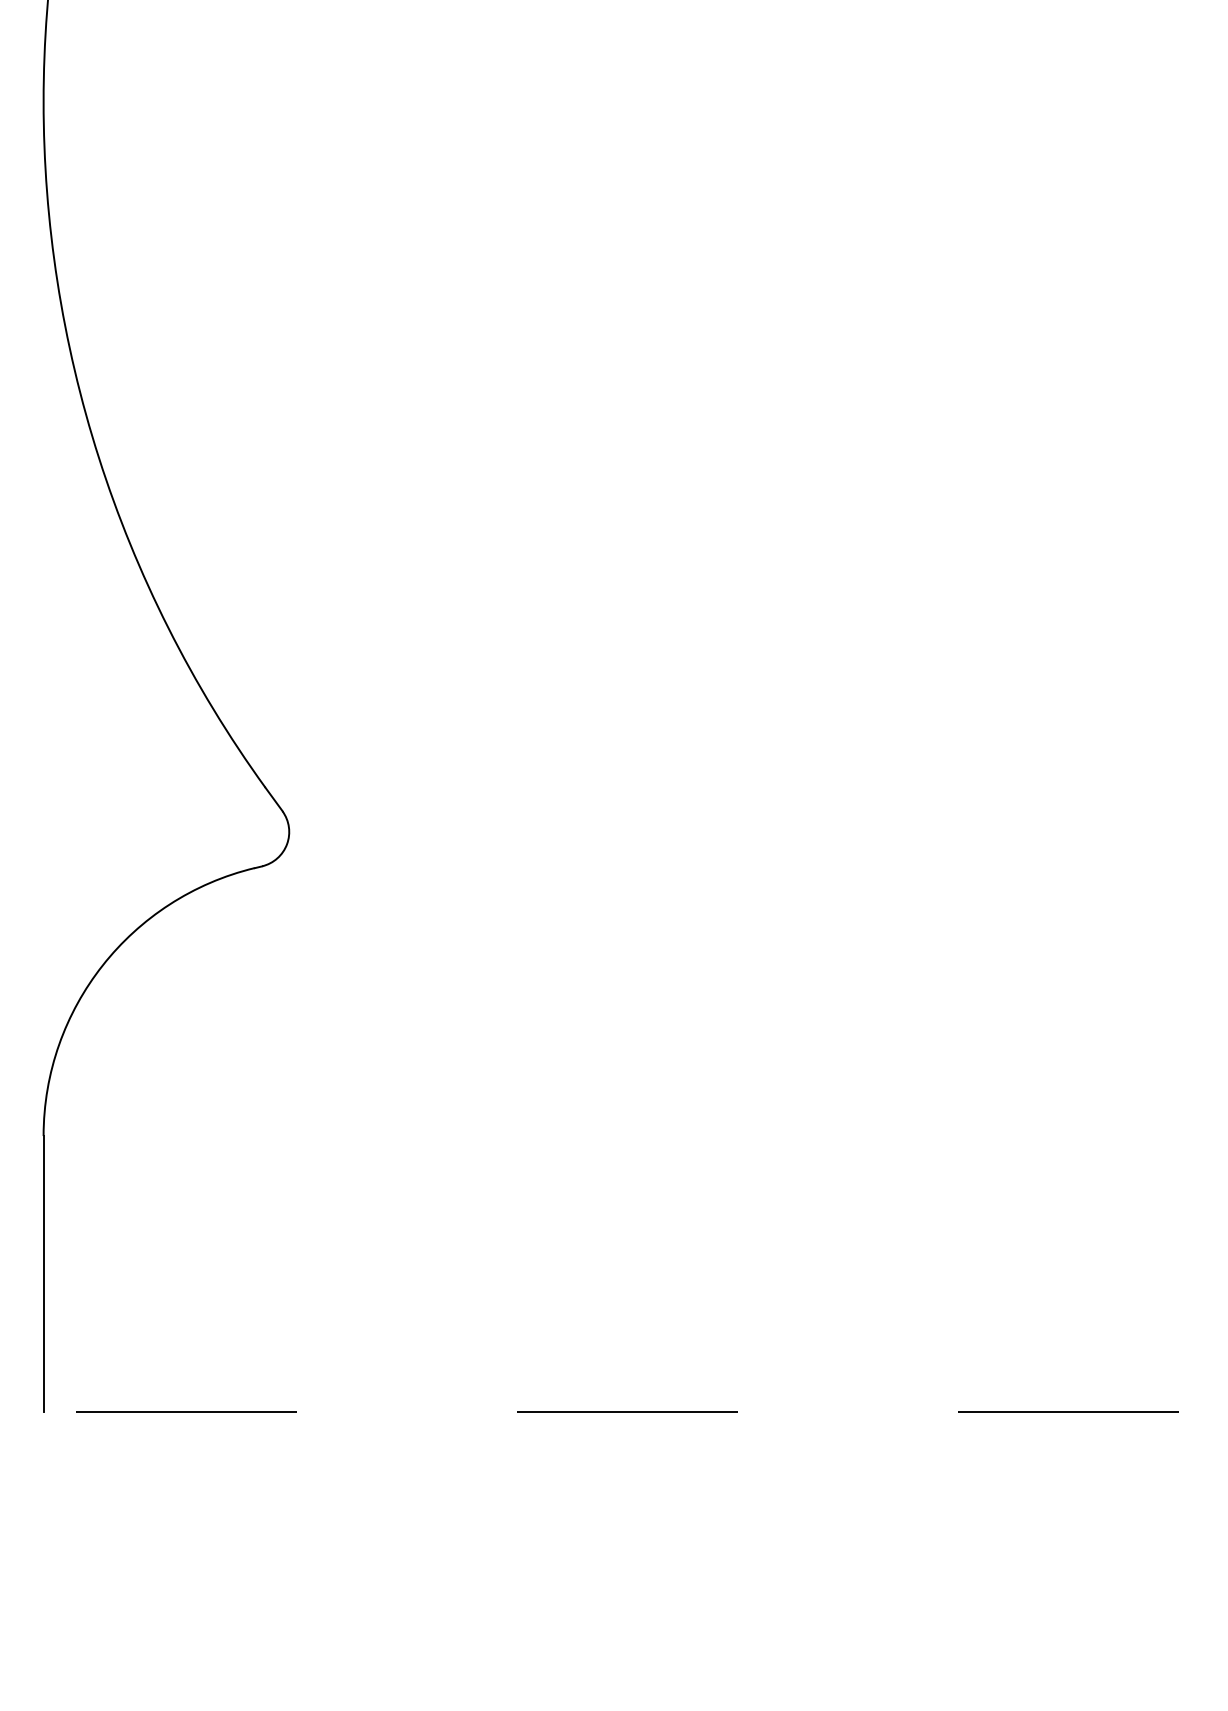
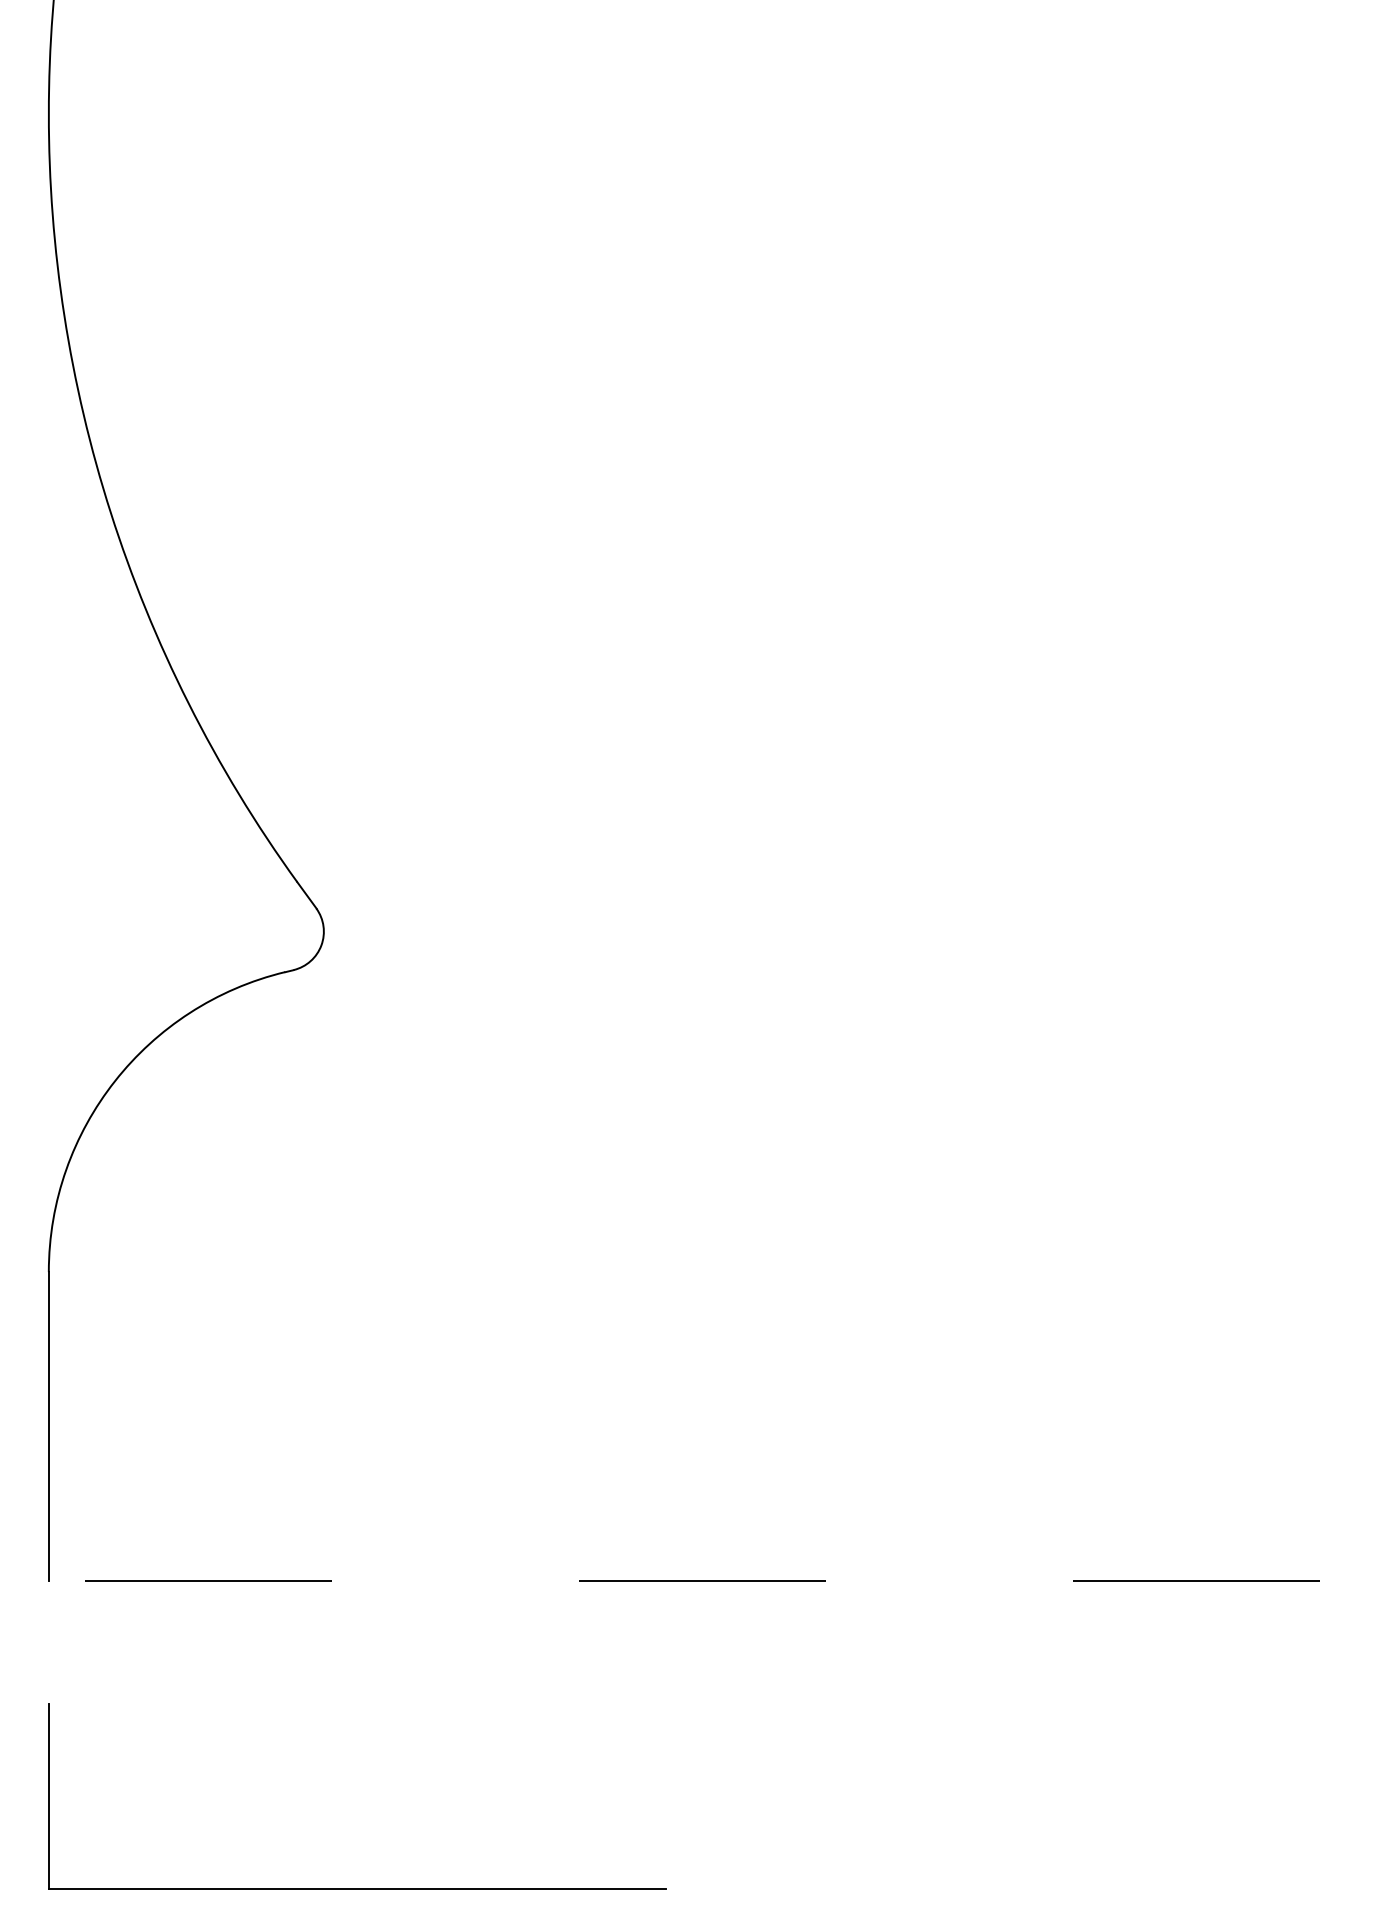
part: (319, 1686) -> (357, 1888), added

